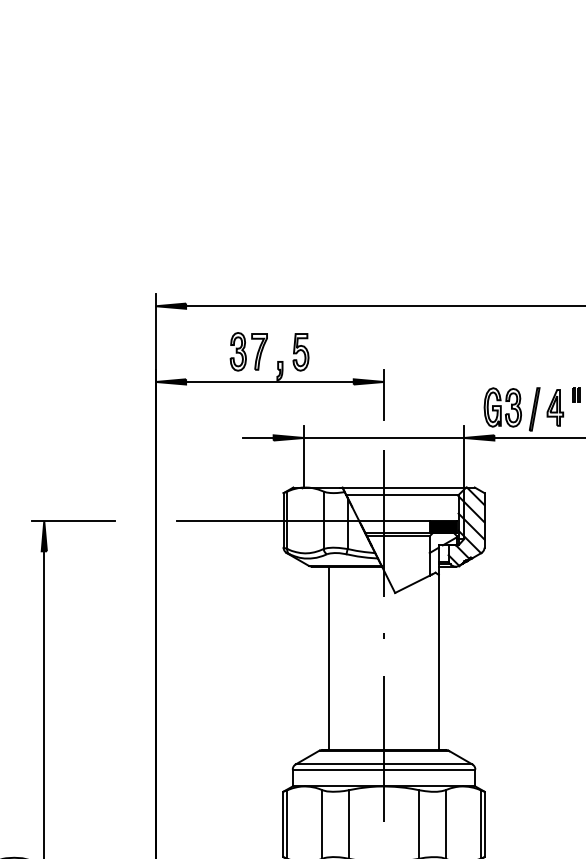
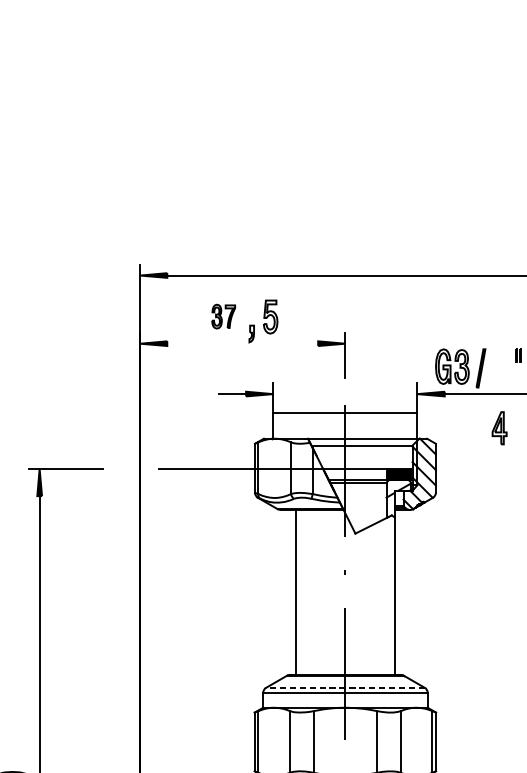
part: (248, 351) -> (223, 316), size x0.7
line: (269, 381) -> (242, 343), removed
part: (555, 407) -> (499, 427), moved
line: (383, 437) -> (344, 412), moved
line: (383, 764) -> (344, 688), solid -> dashed

